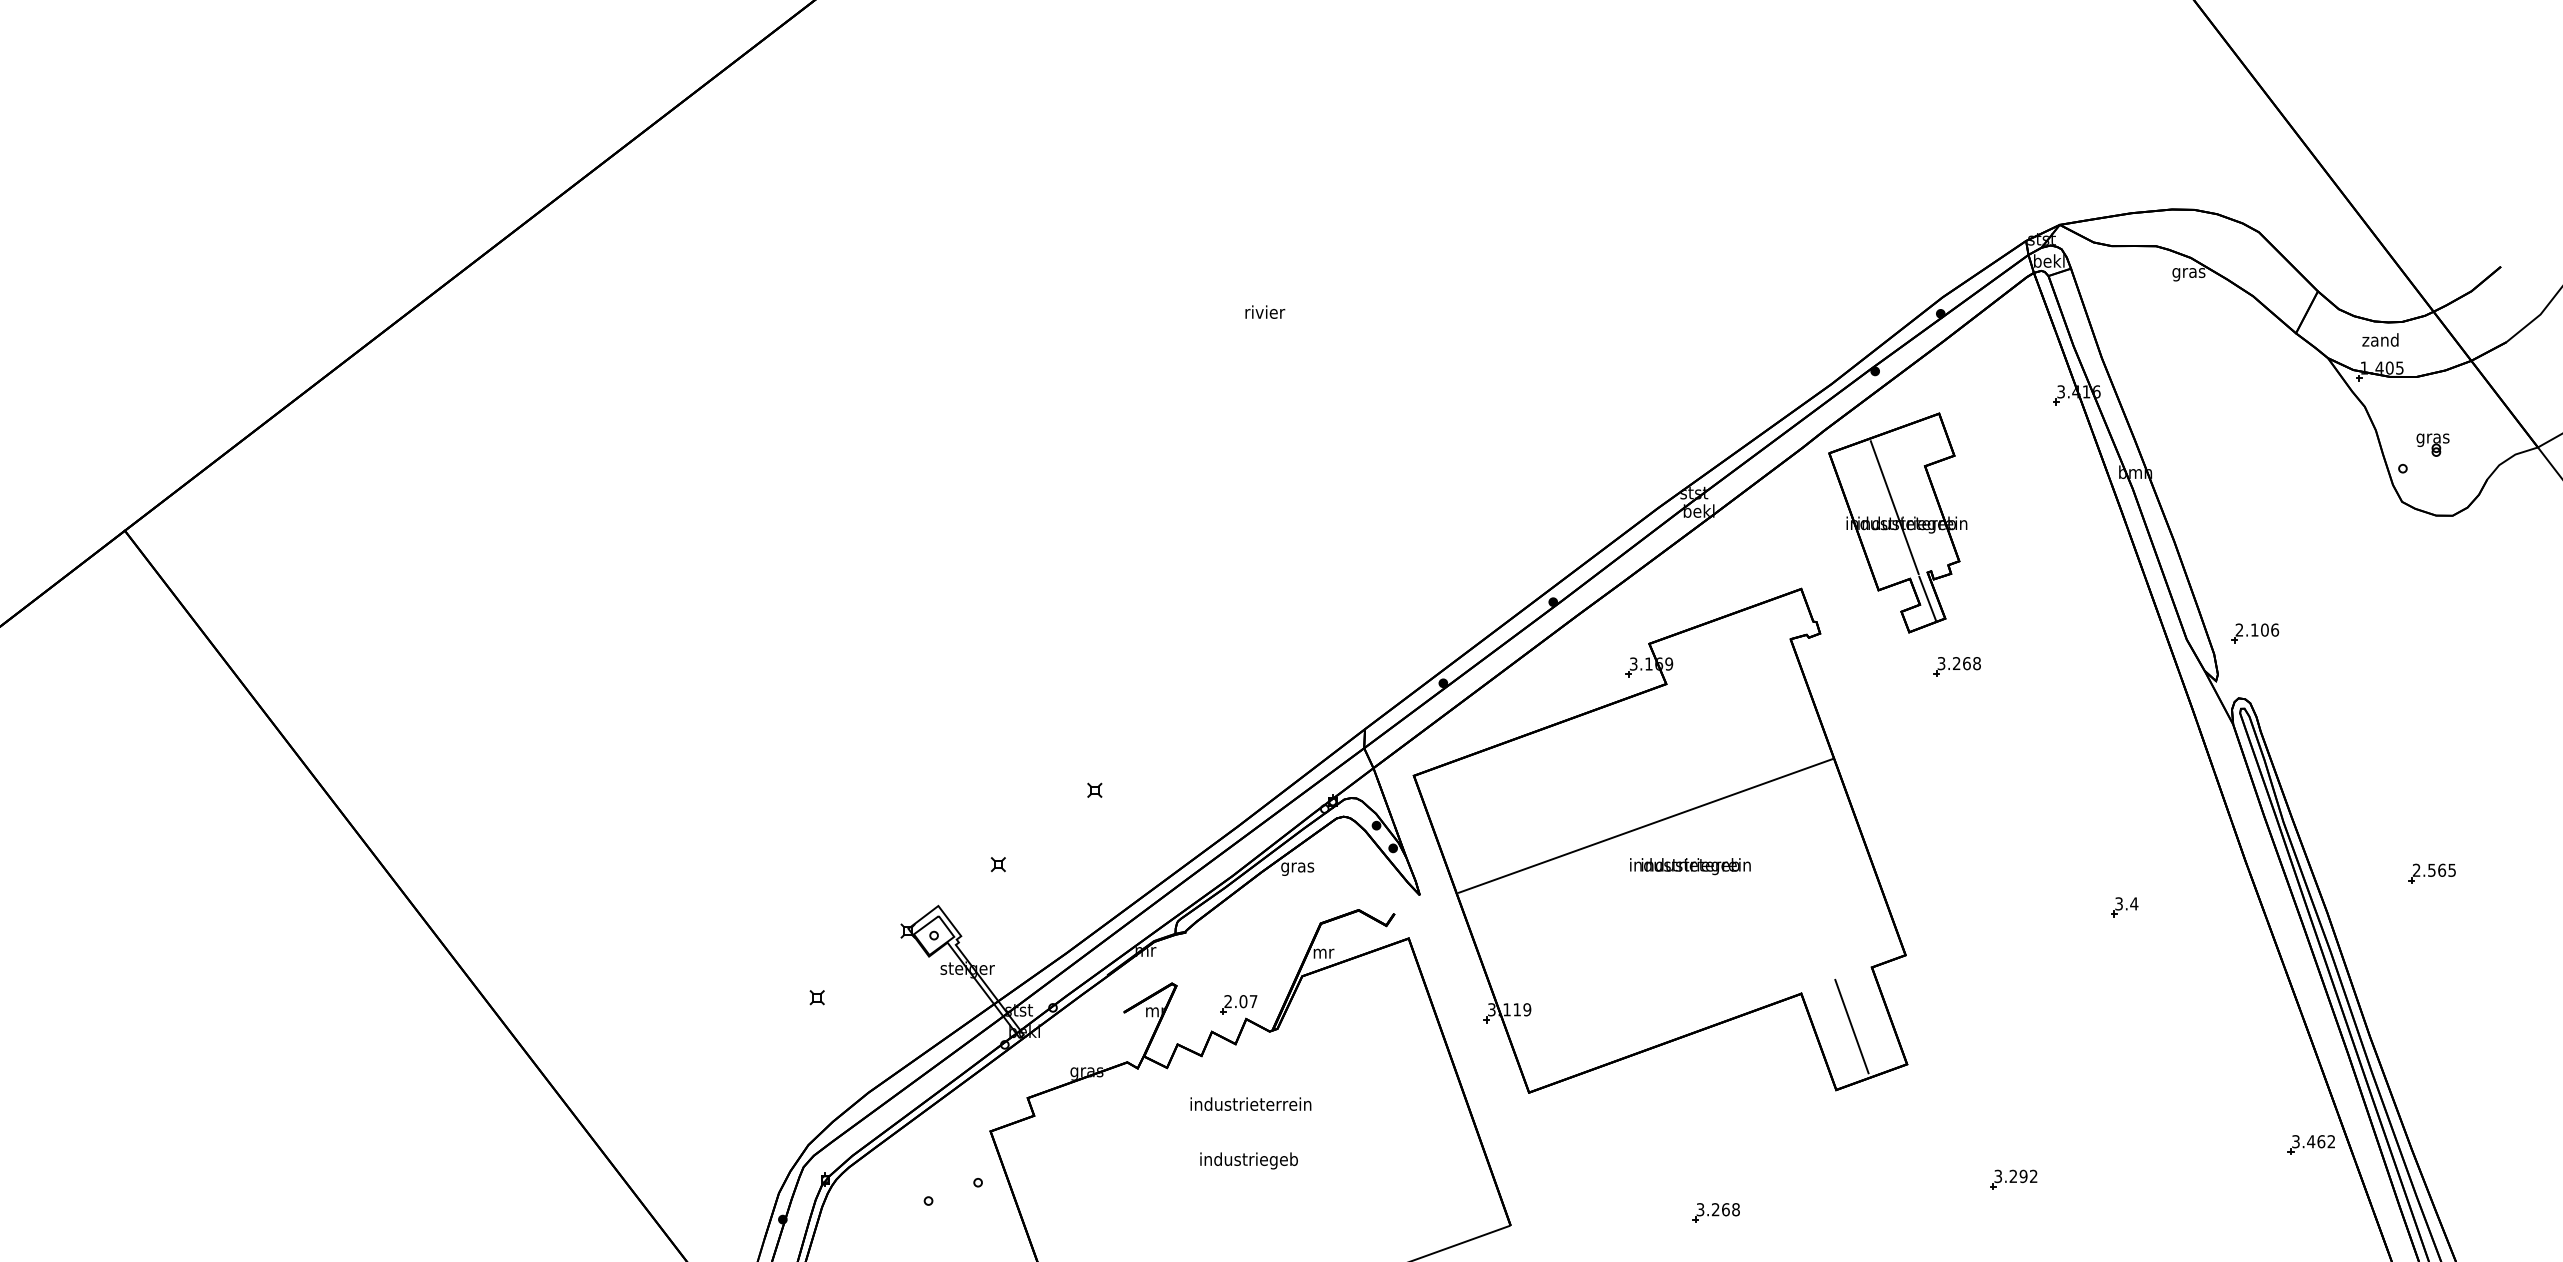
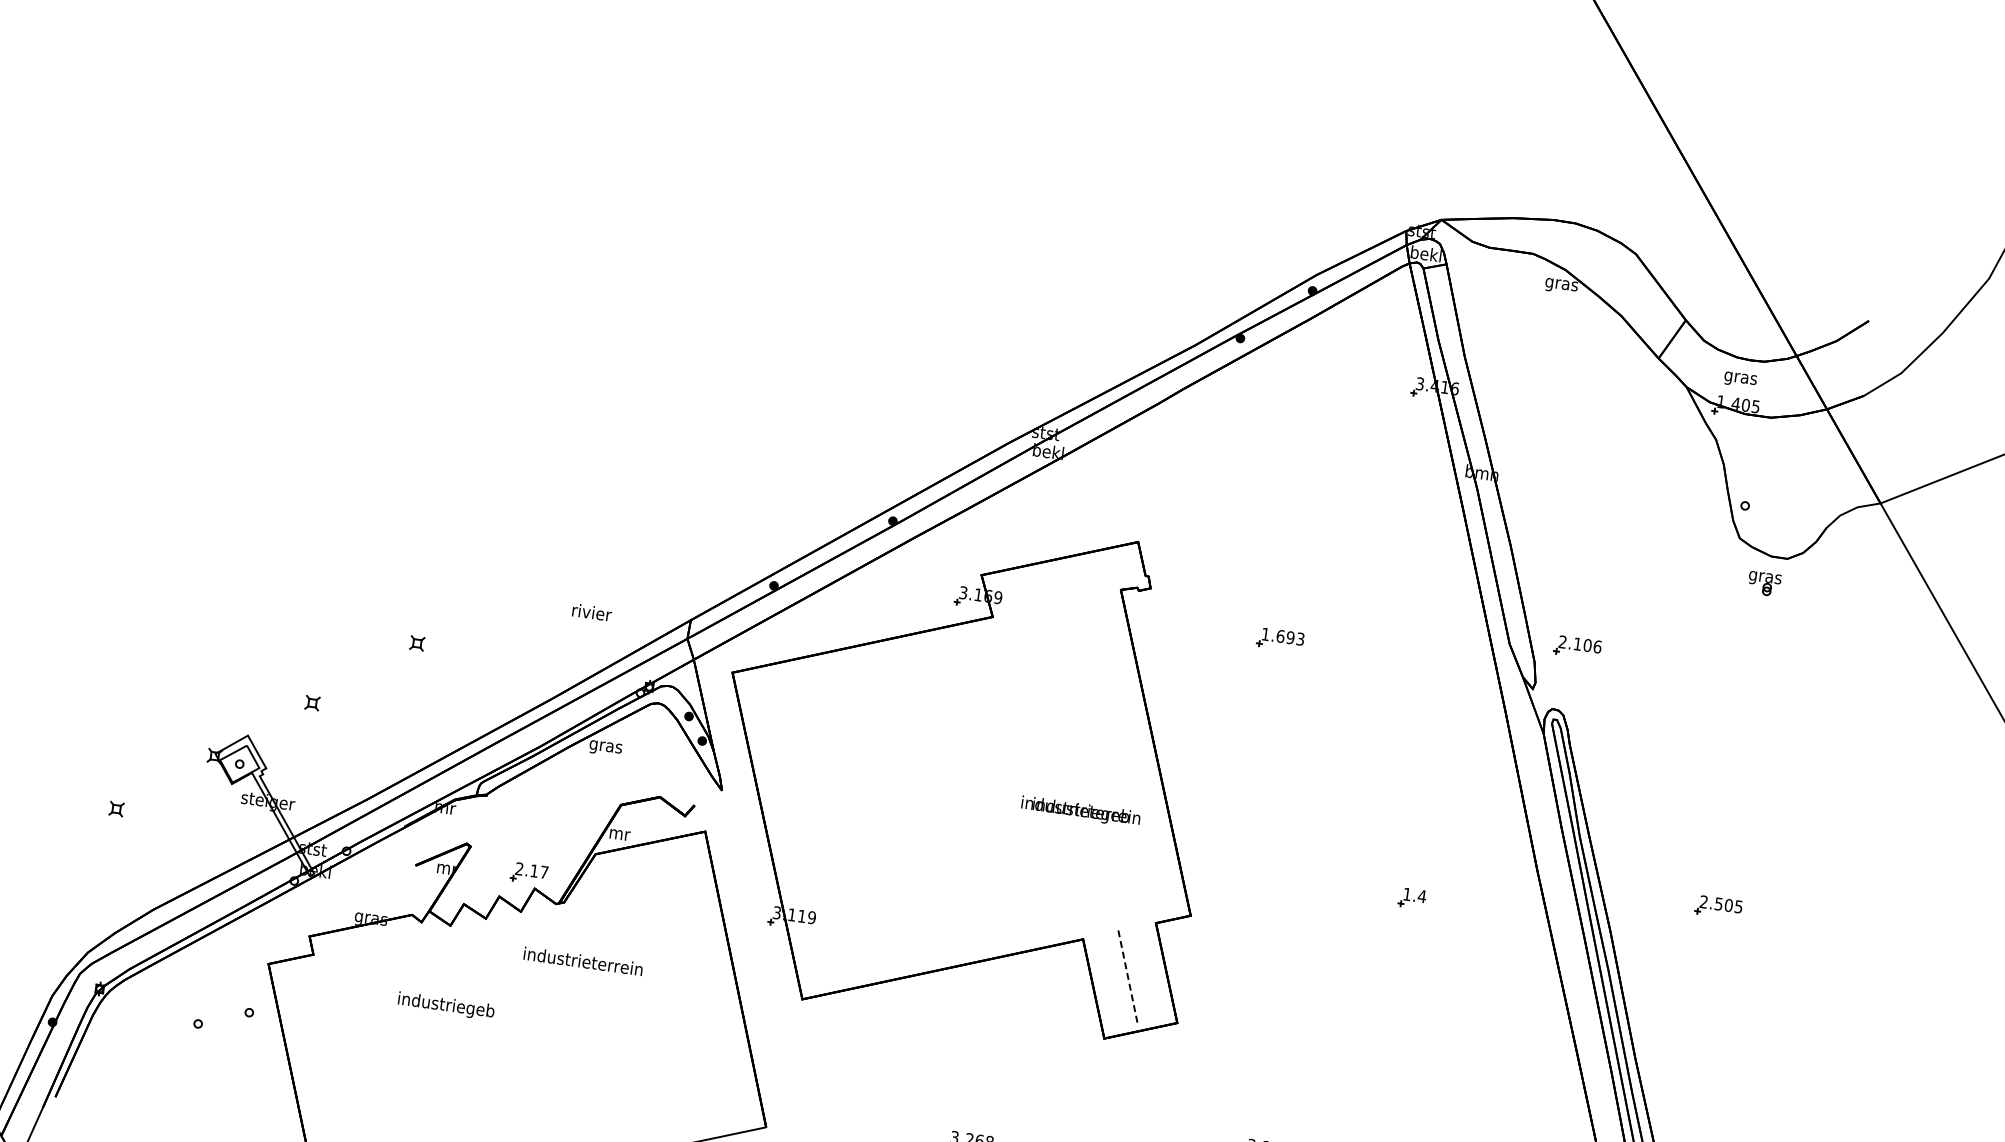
text: (1265, 311) -> (592, 611), moved
text: (2380, 341) -> (1740, 377), zand -> gras
part: (2432, 444) -> (1763, 583), moved
part: (1897, 522) -> (1241, 489), removed
text: (1958, 663) -> (1282, 636), 3.268 -> 1.693
line: (1645, 825) -> (953, 752), removed
text: (1690, 866) -> (1080, 811), moved
text: (2442, 869) -> (1729, 904), 2.565 -> 2.505
text: (2118, 903) -> (1406, 893), 3.4 -> 1.4
text: (1243, 1001) -> (534, 870), 2.07 -> 2.17
line: (1851, 1026) -> (1127, 978), solid -> dashed
text: (1250, 1103) -> (583, 960), moved
text: (1248, 1160) -> (445, 1005), moved

